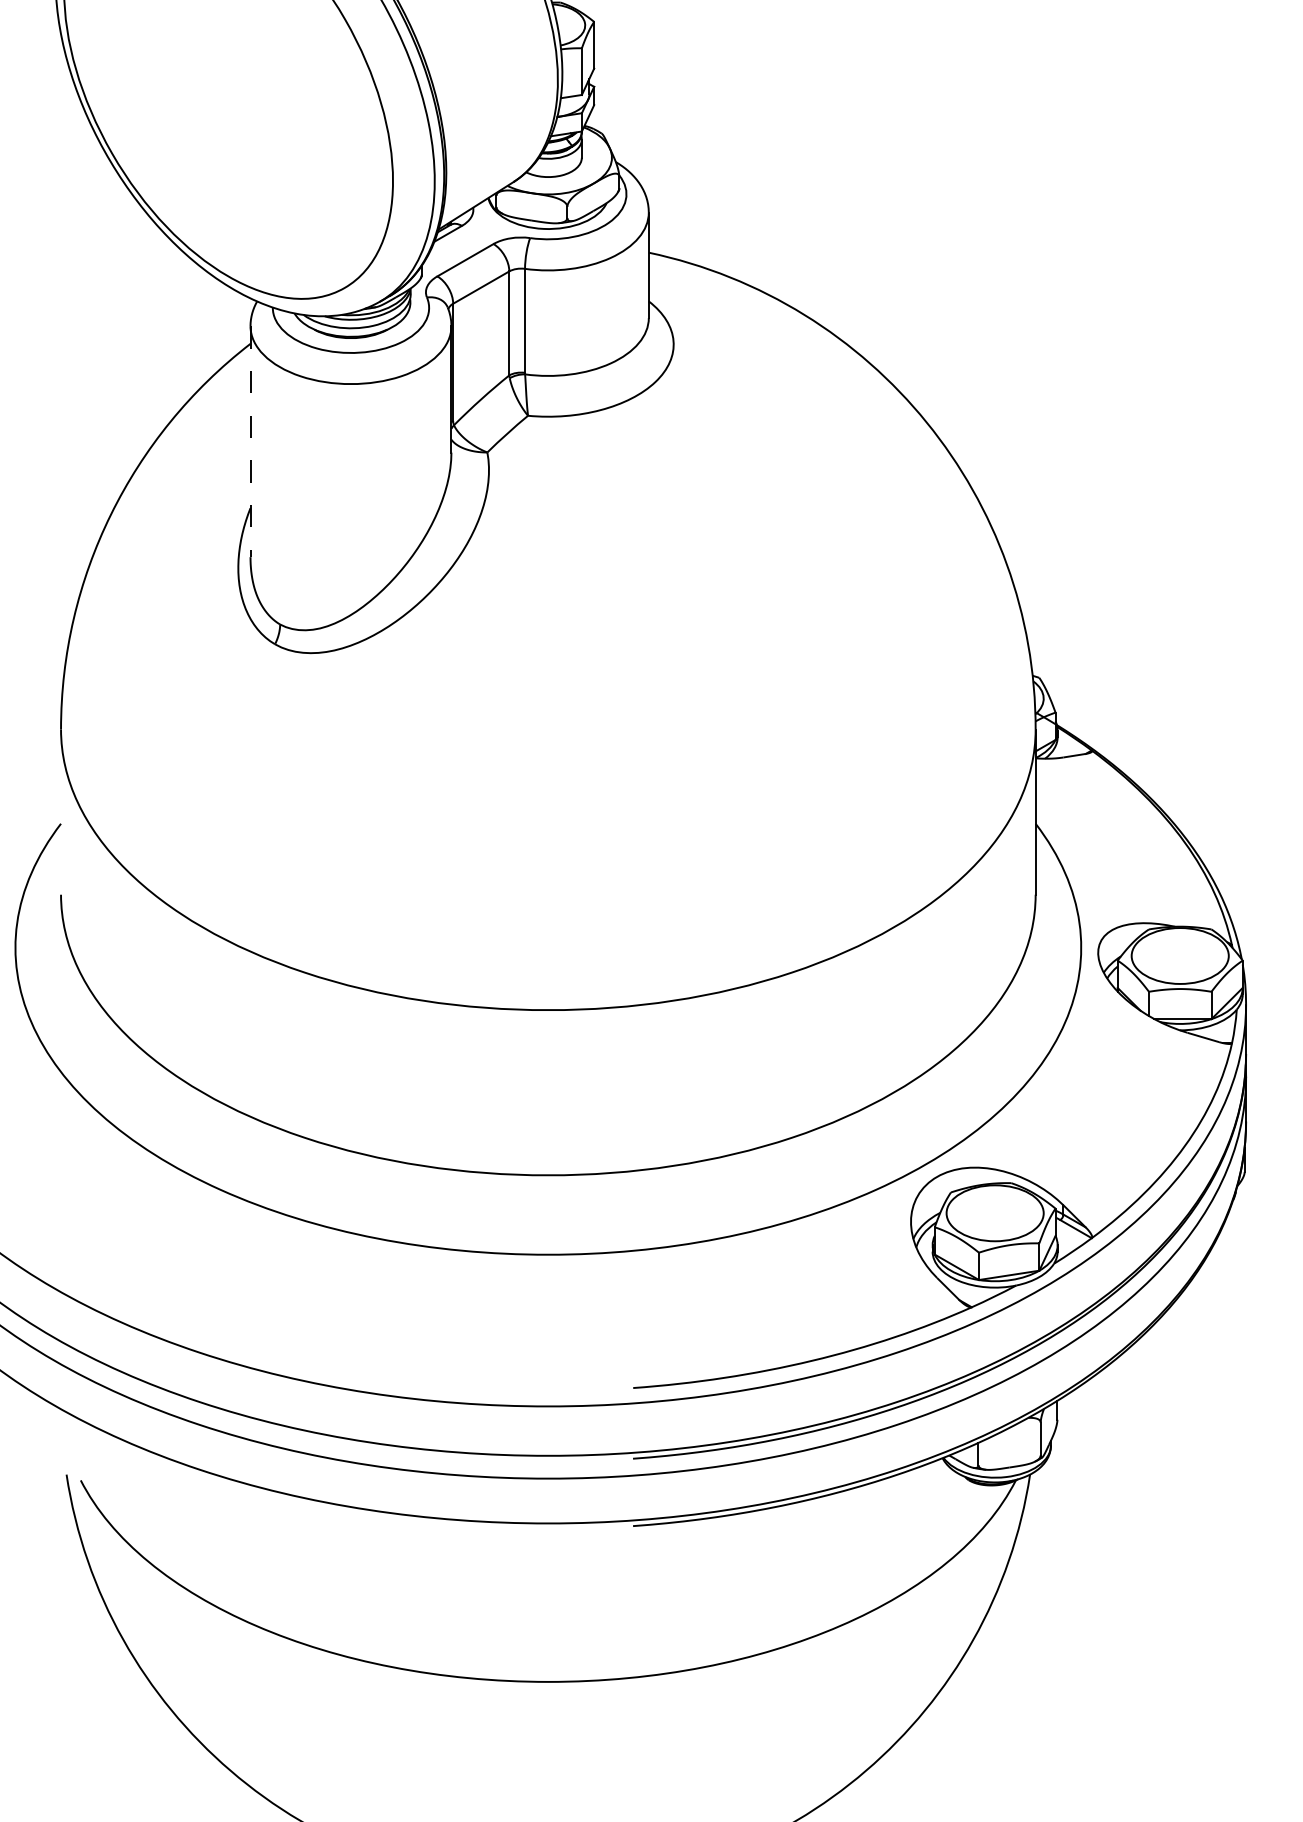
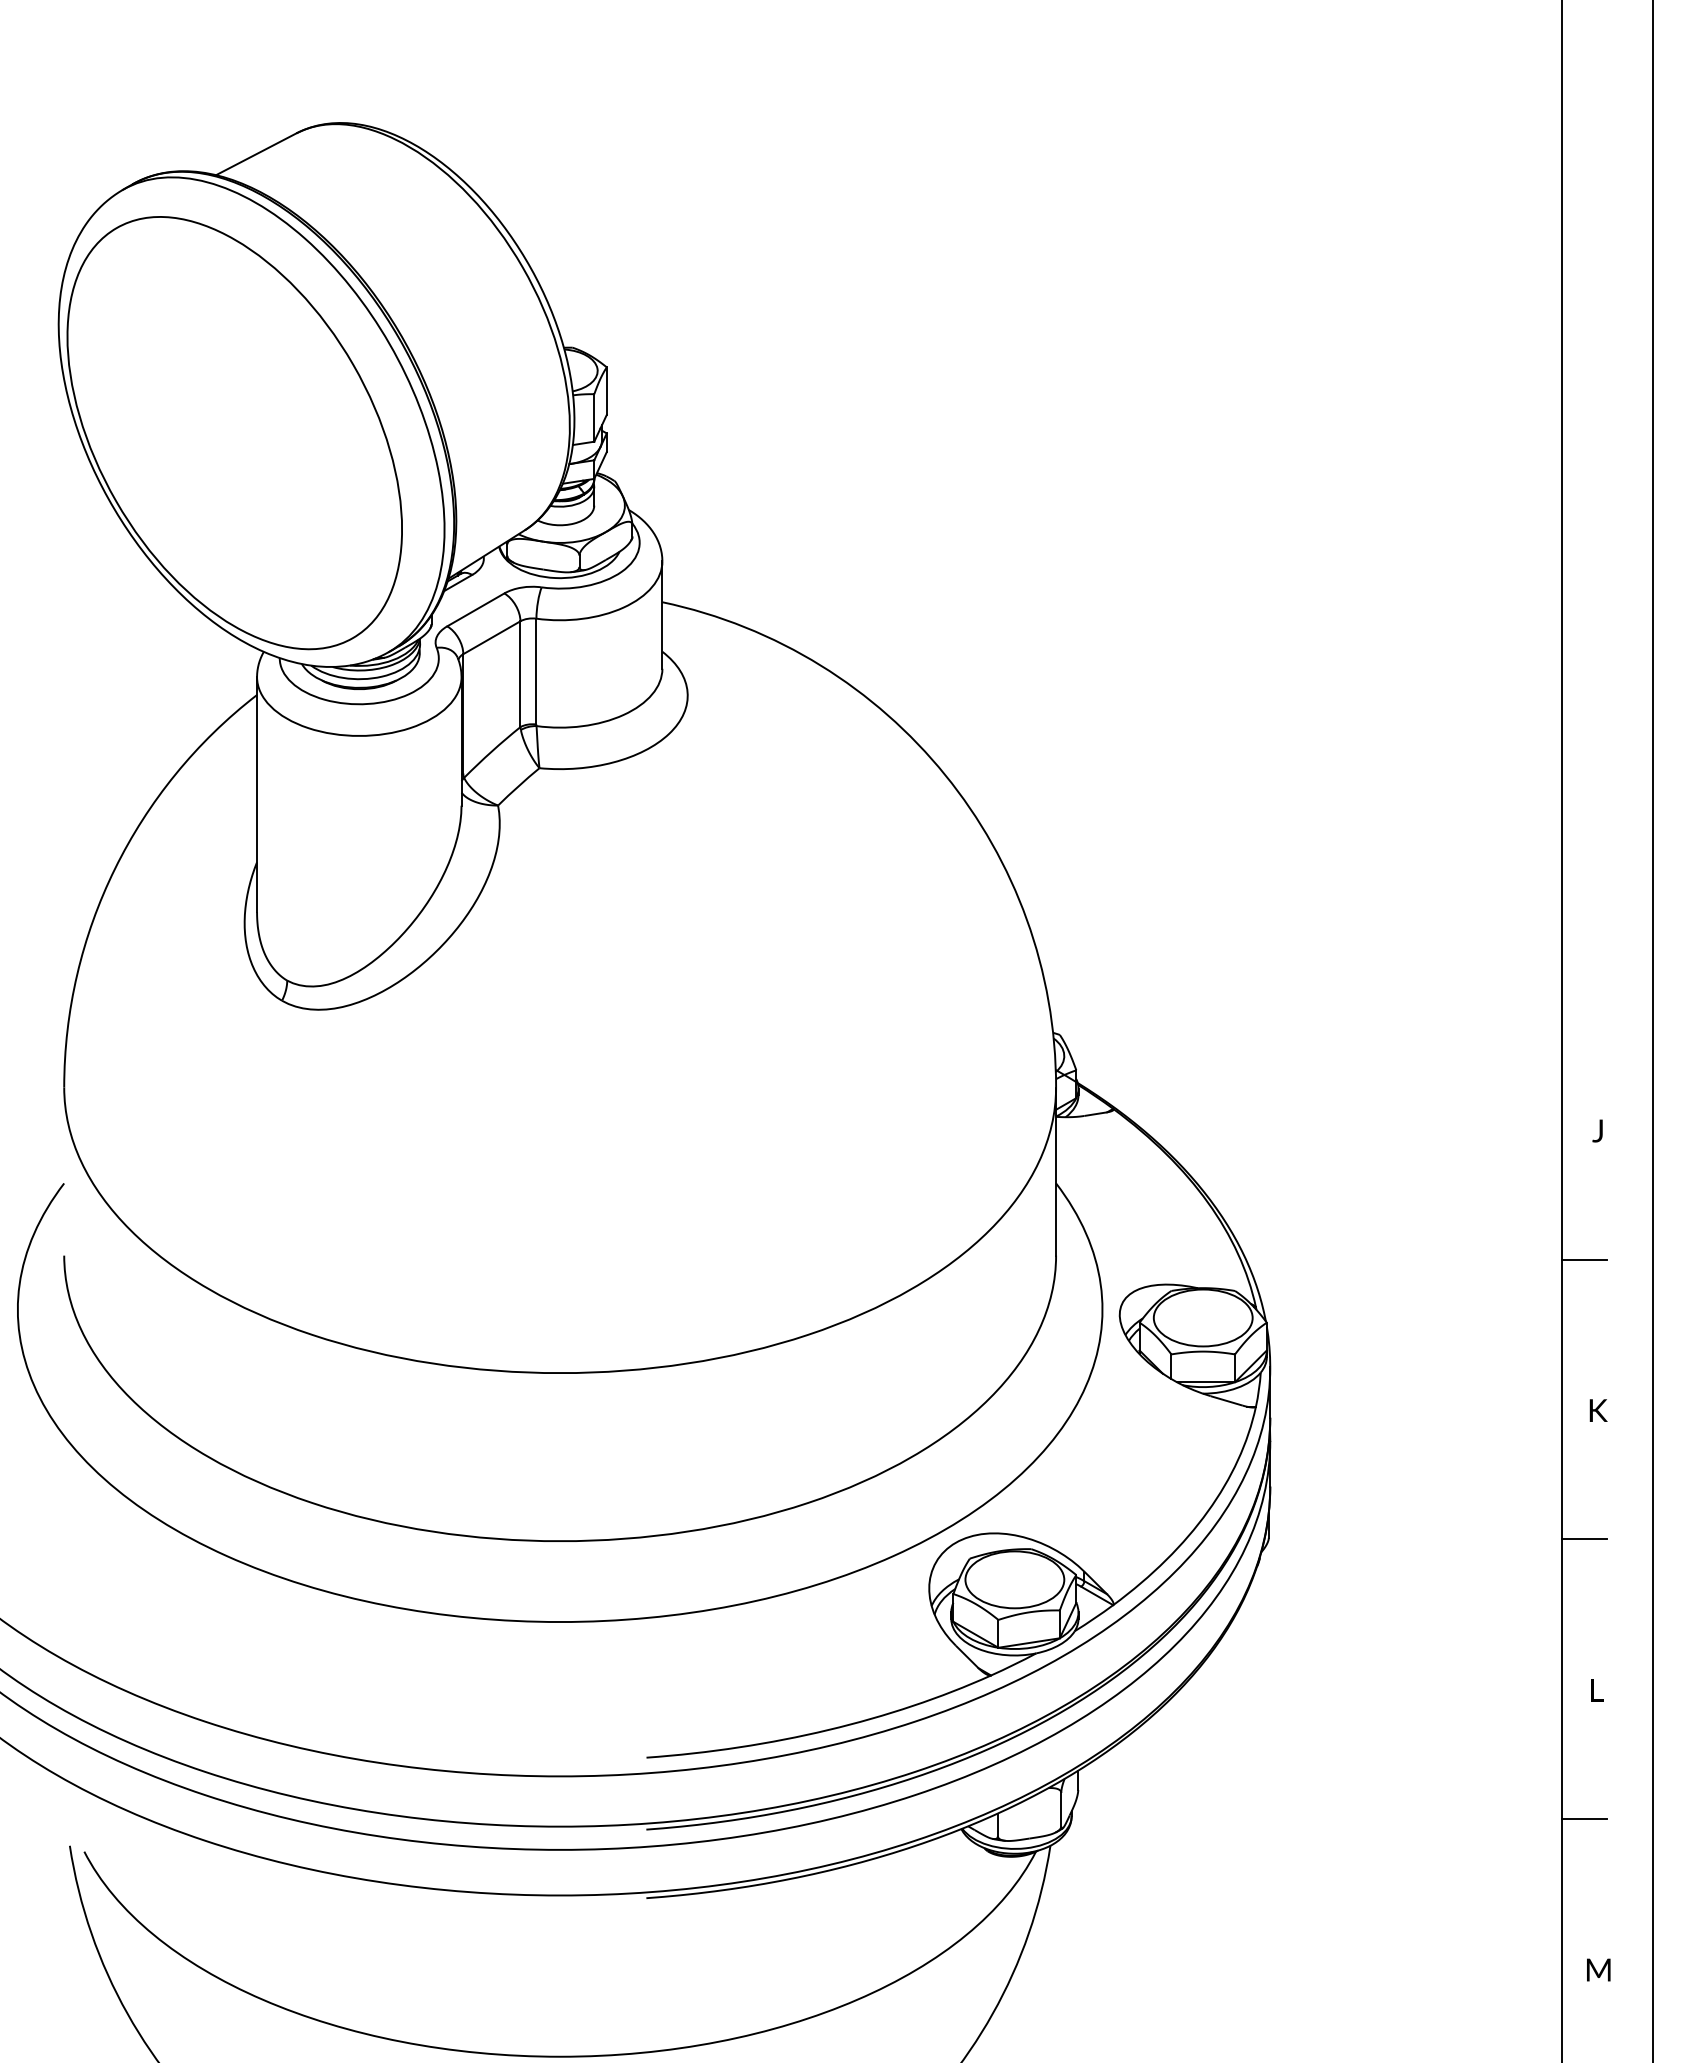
line: (250, 441) -> (257, 794), dashed -> solid

